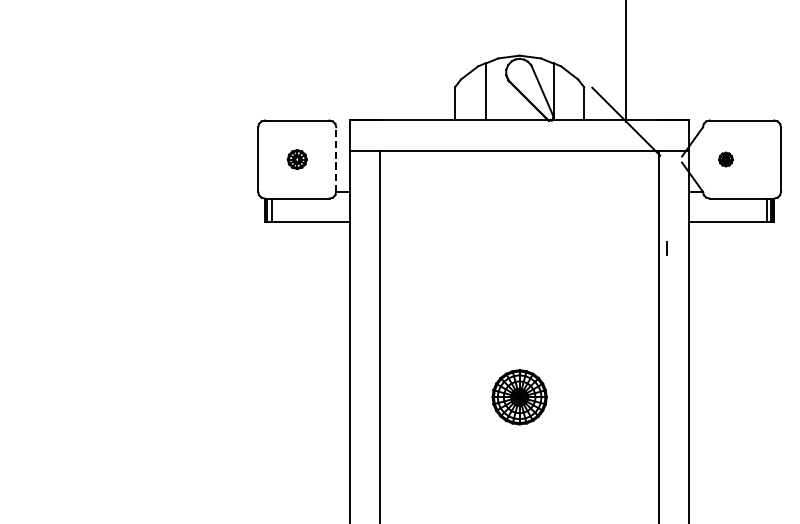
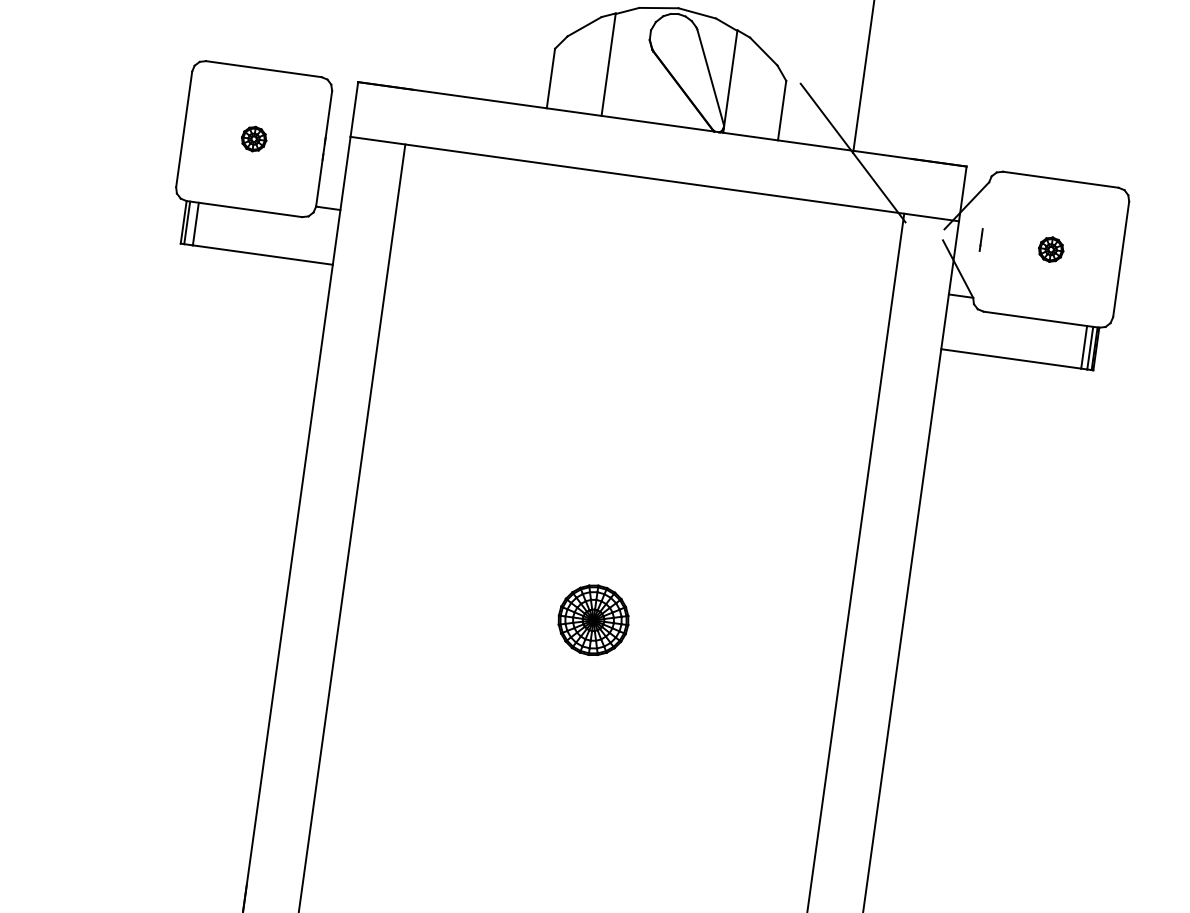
part: (296, 159) -> (252, 138), size x0.71
line: (336, 159) -> (324, 148), dashed -> solid
part: (725, 159) -> (1050, 249), moved
line: (666, 248) -> (980, 239), moved
part: (519, 396) -> (593, 619), size x0.71

